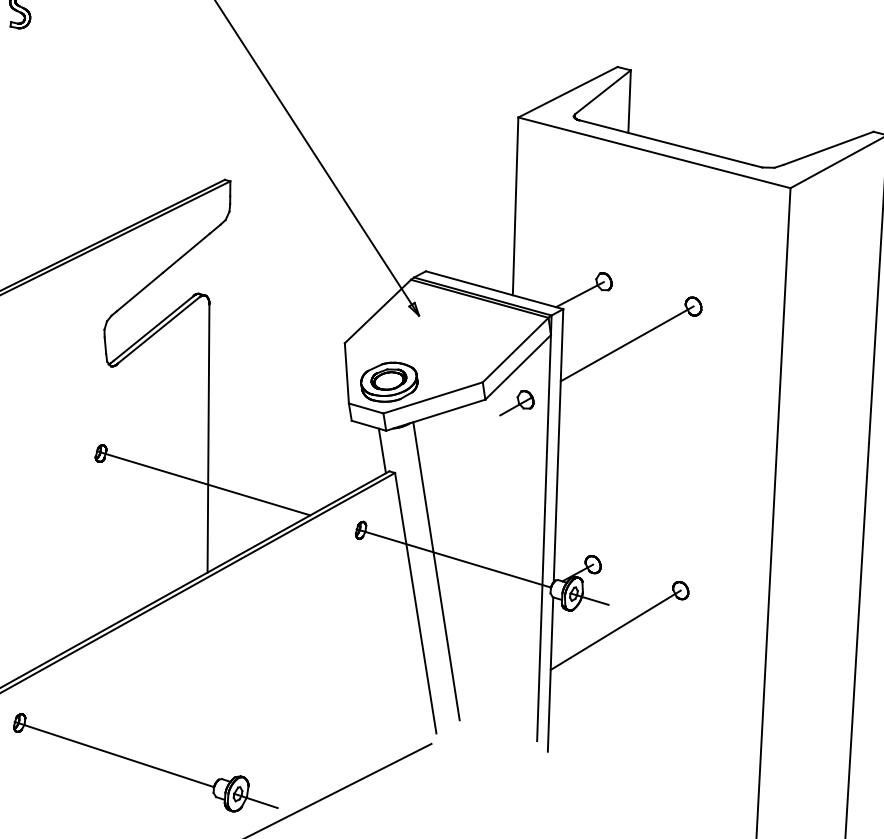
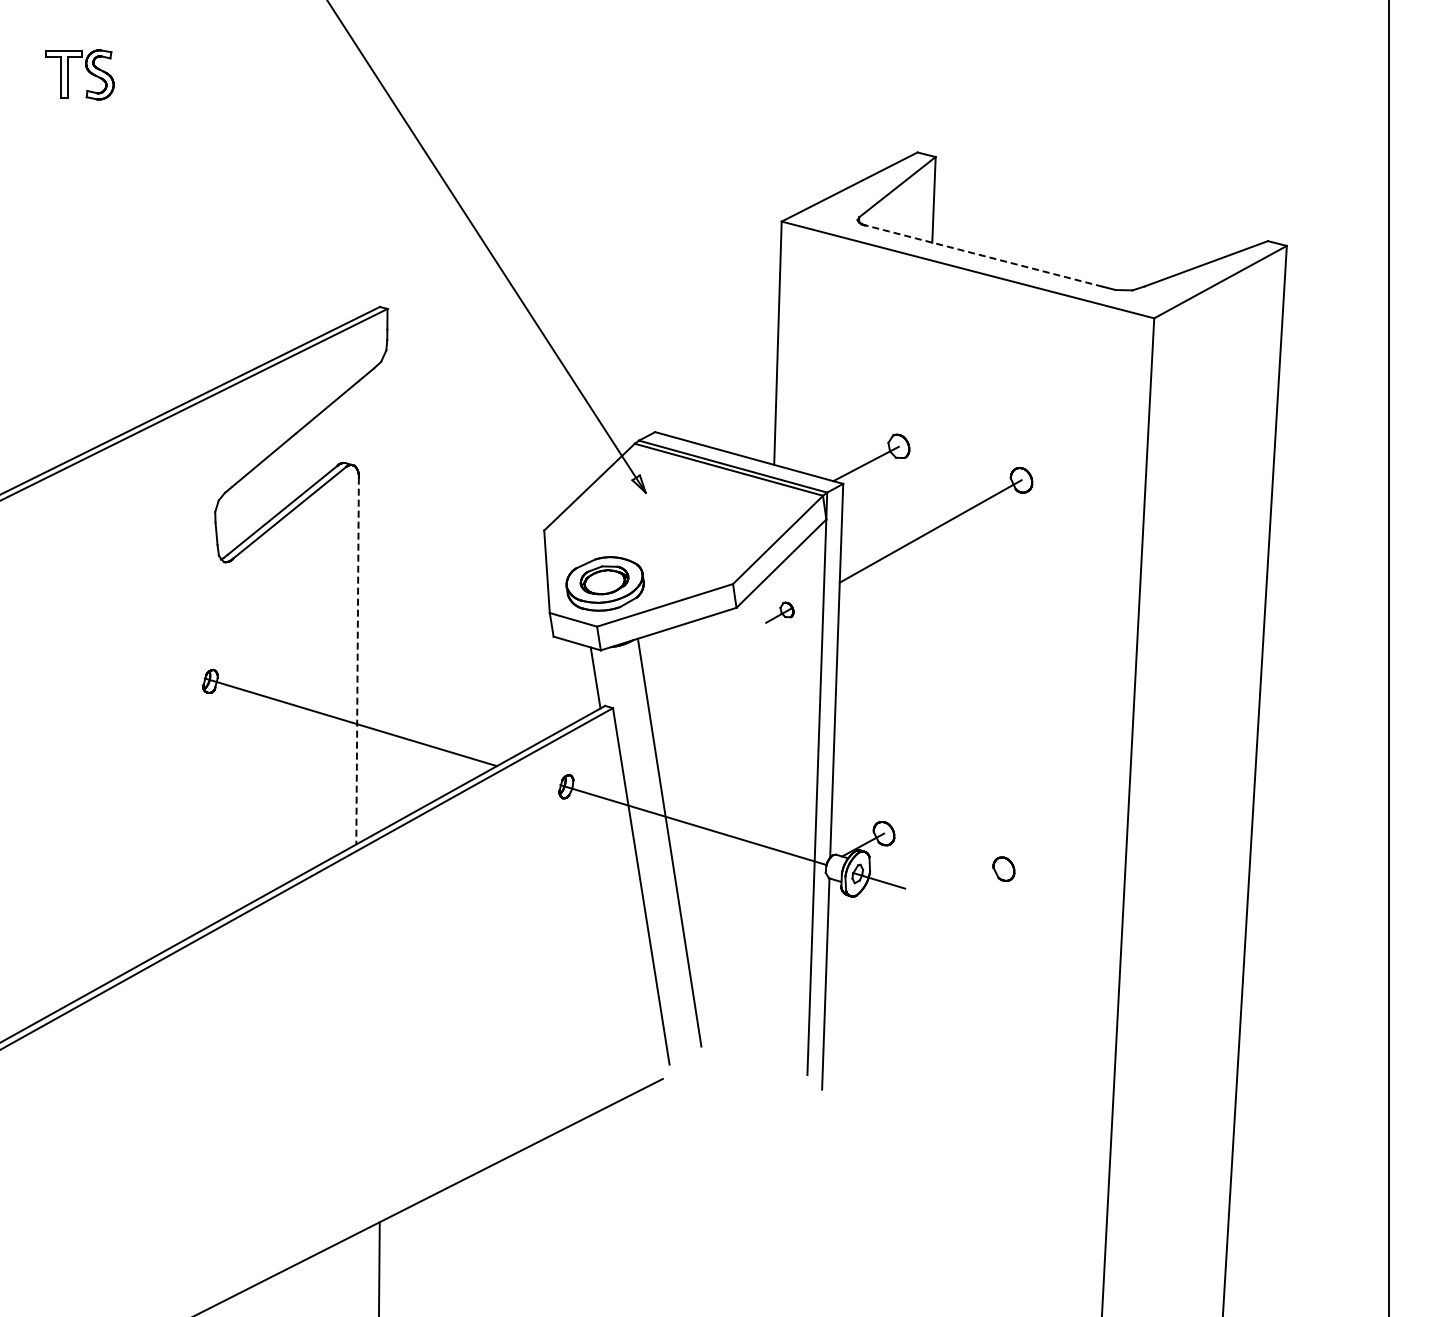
line: (666, 143) -> (984, 256), solid -> dashed
part: (516, 403) -> (779, 612), size x0.6
line: (208, 438) -> (357, 661), solid -> dashed
line: (616, 630) -> (915, 923), removed
part: (145, 762) -> (271, 1104), removed

